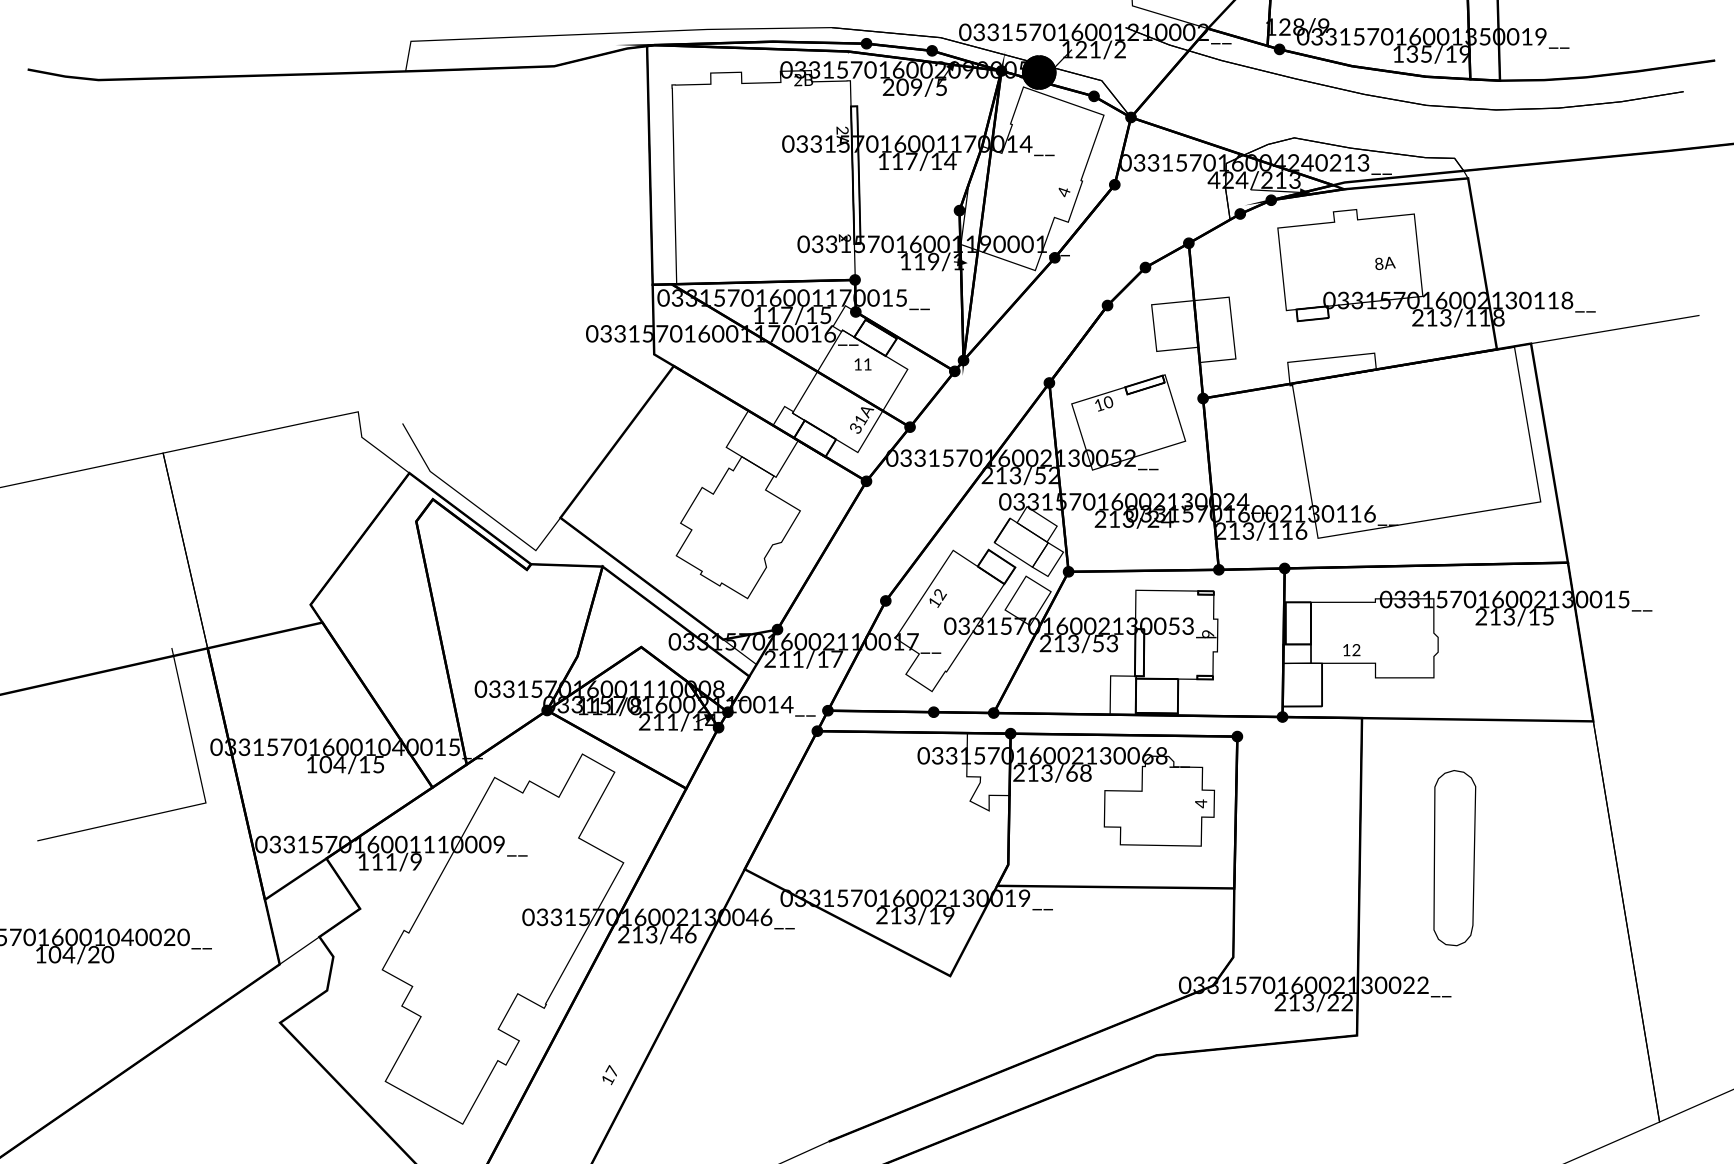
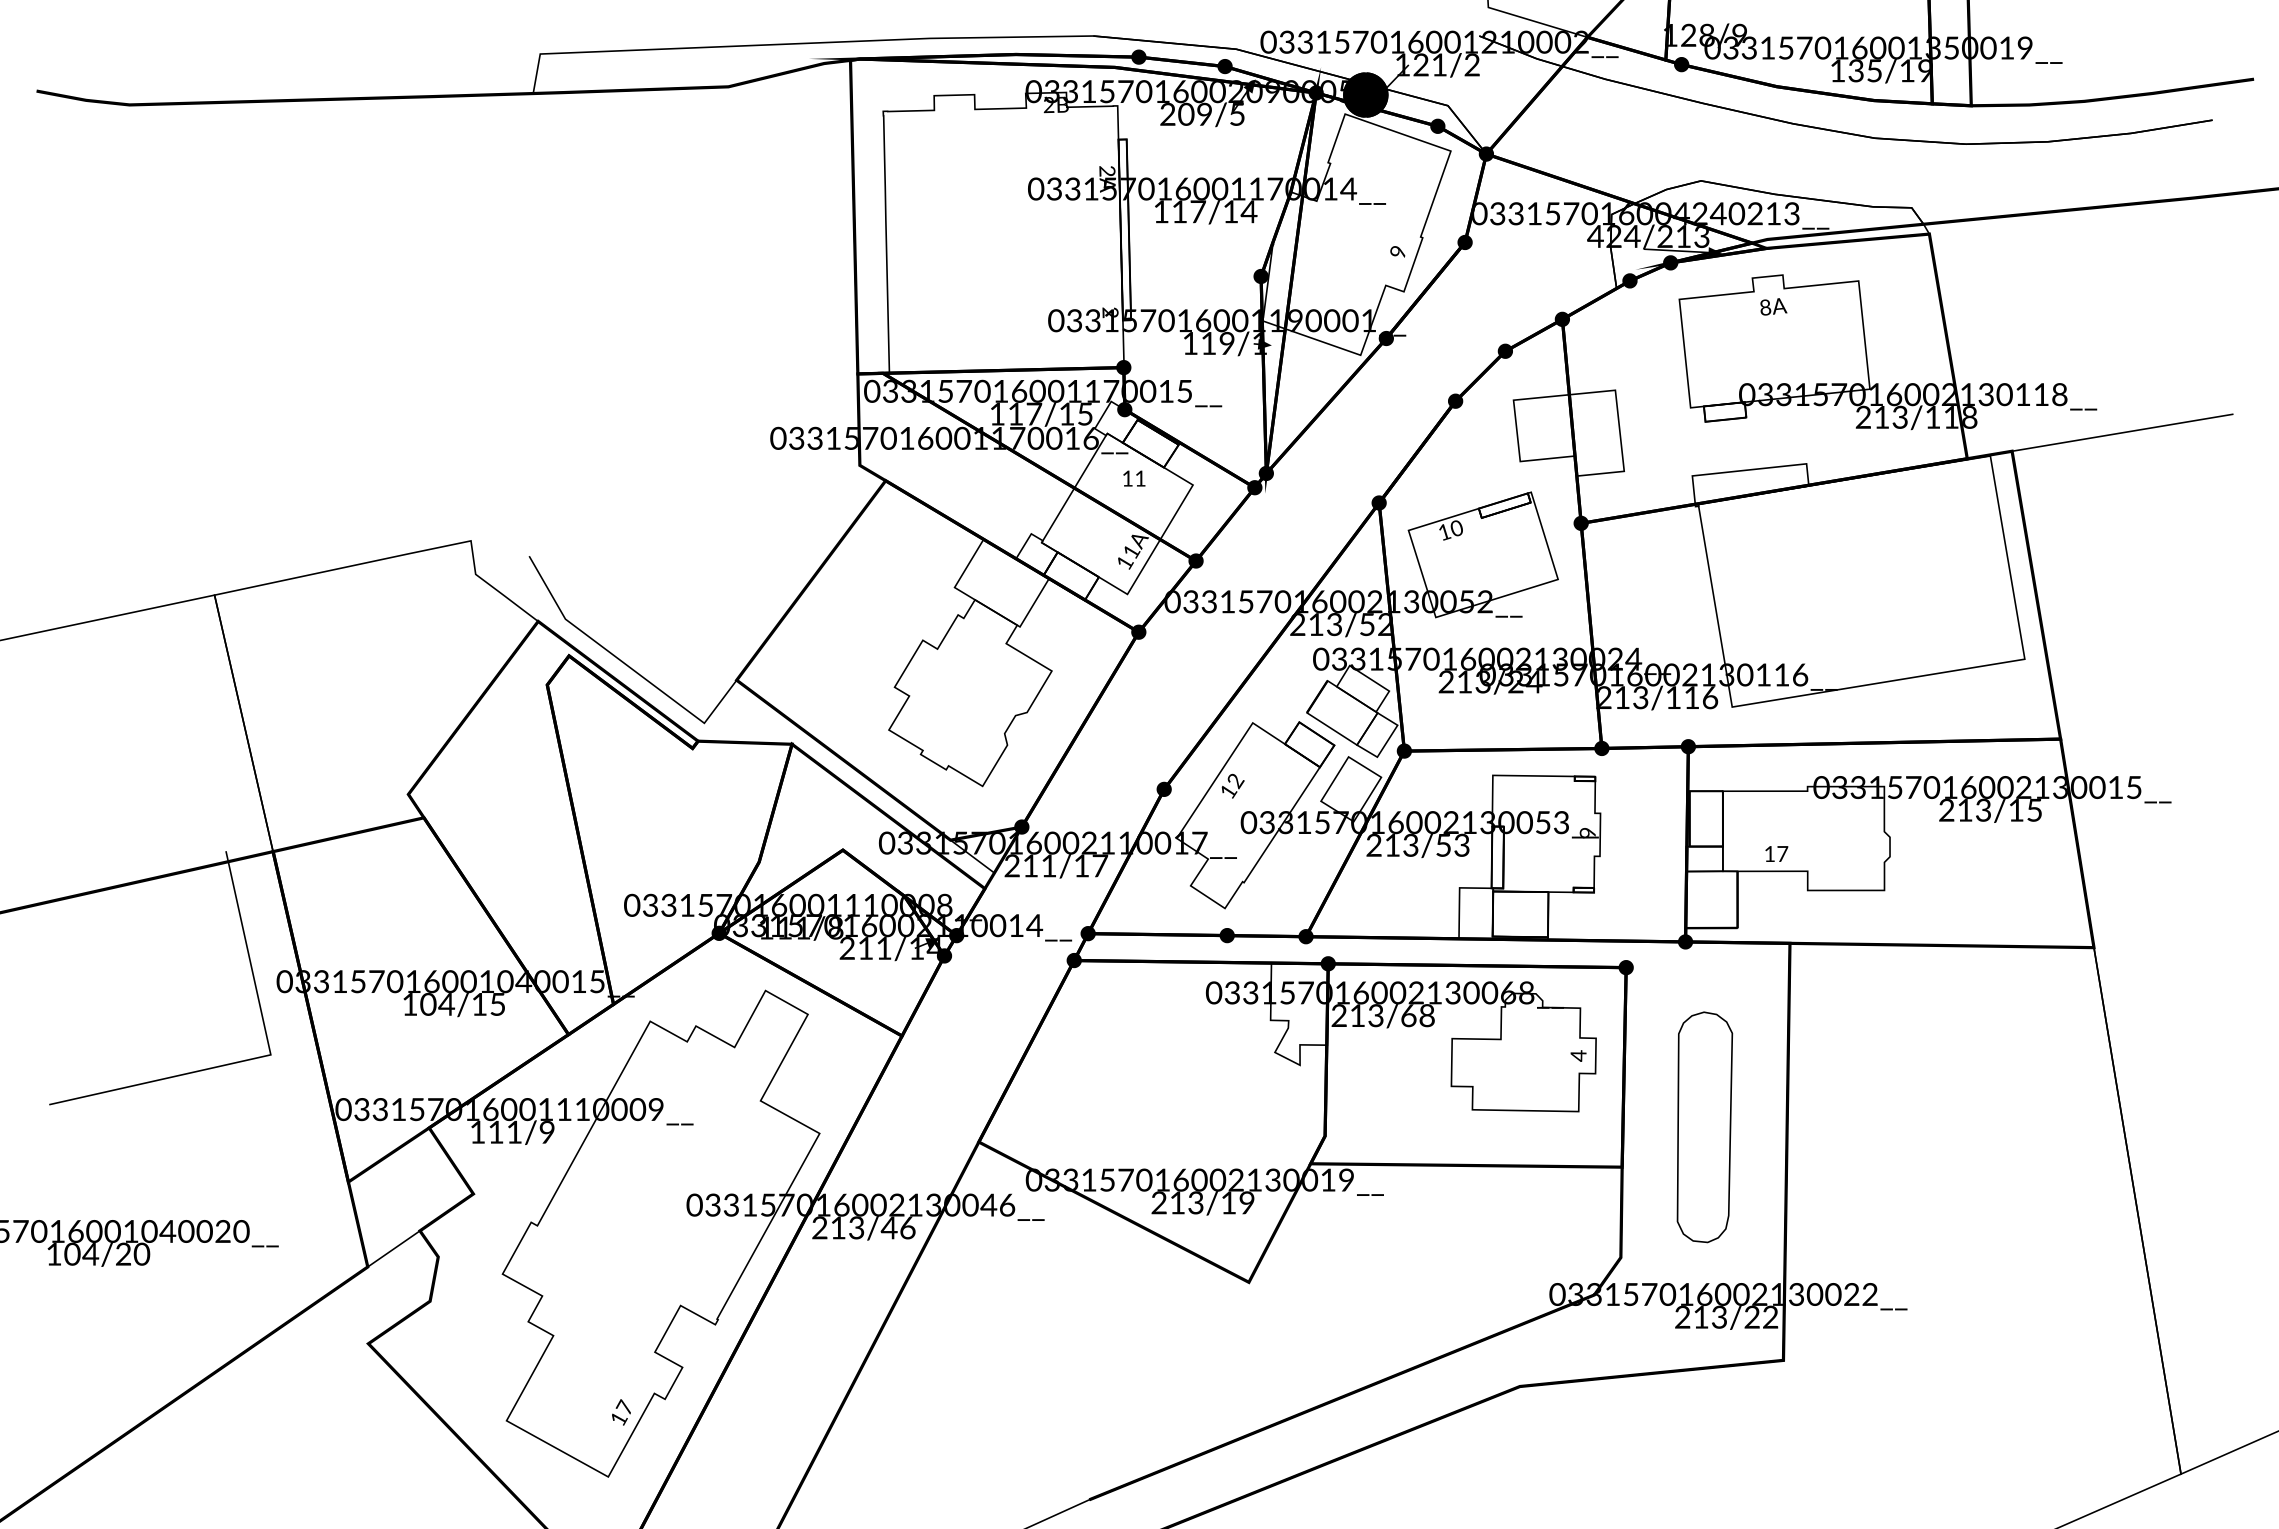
text: (1064, 192) -> (1398, 252), 4 -> 9
text: (1385, 263) -> (1773, 306), moved
text: (856, 428) -> (1125, 562), 31A -> 11A
text: (1356, 649) -> (1782, 853), 12 -> 17
part: (1454, 858) -> (1704, 1127), moved
text: (609, 1075) -> (621, 1412), moved

